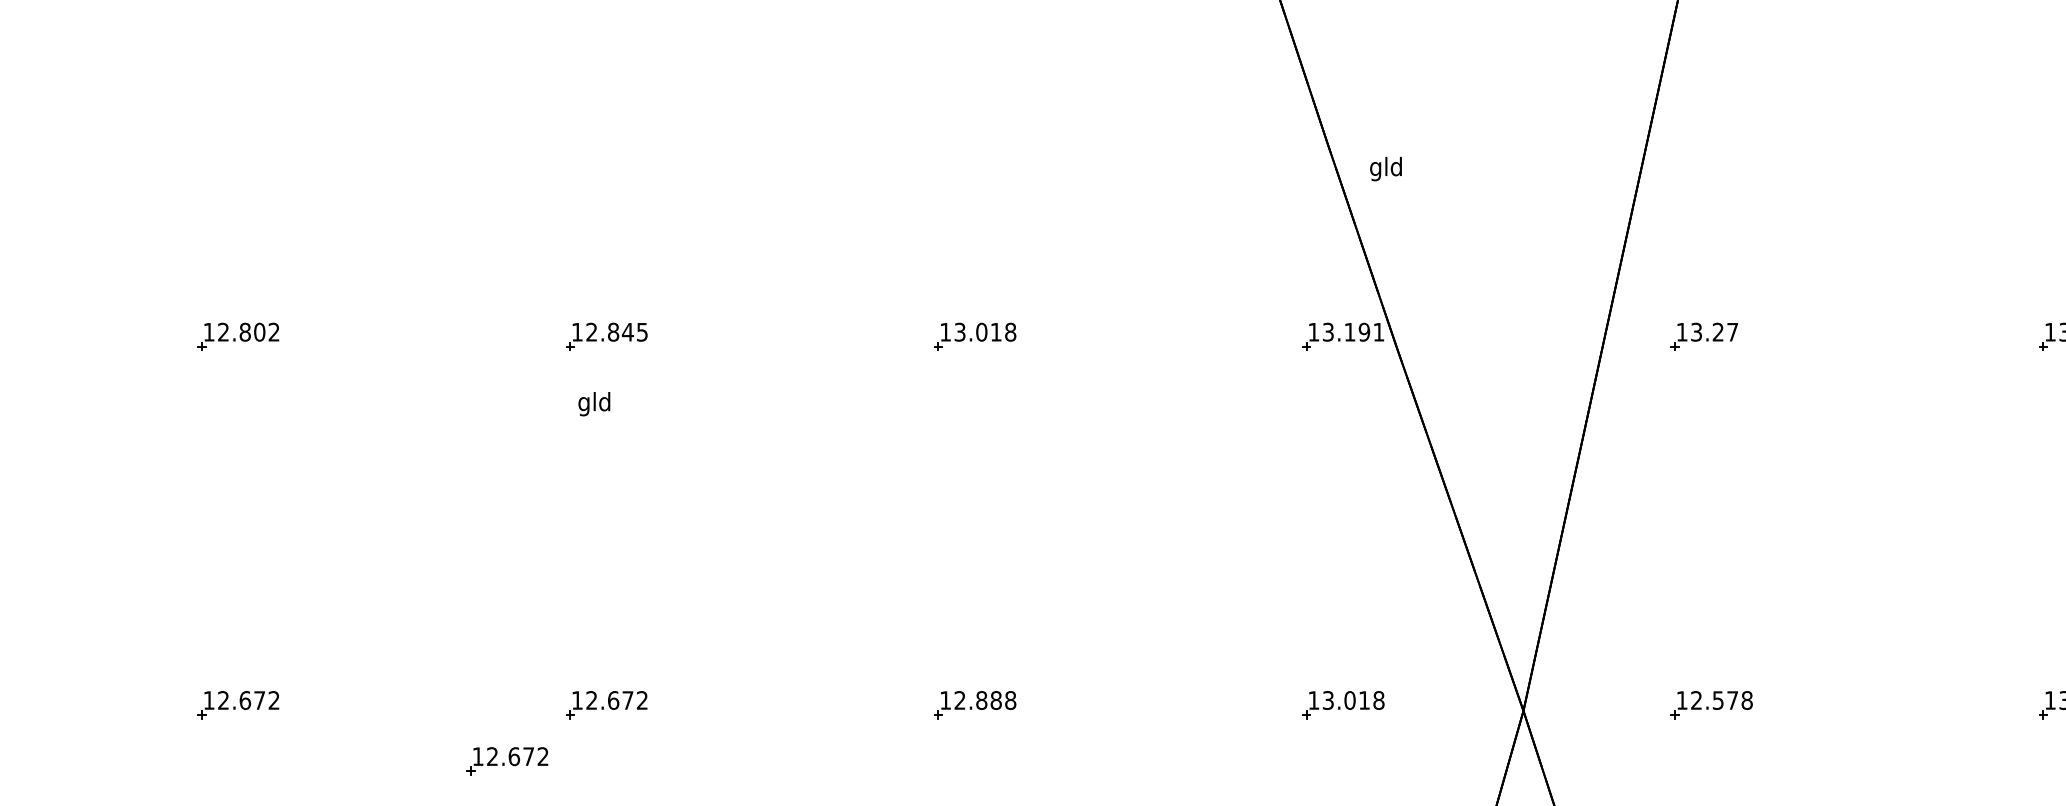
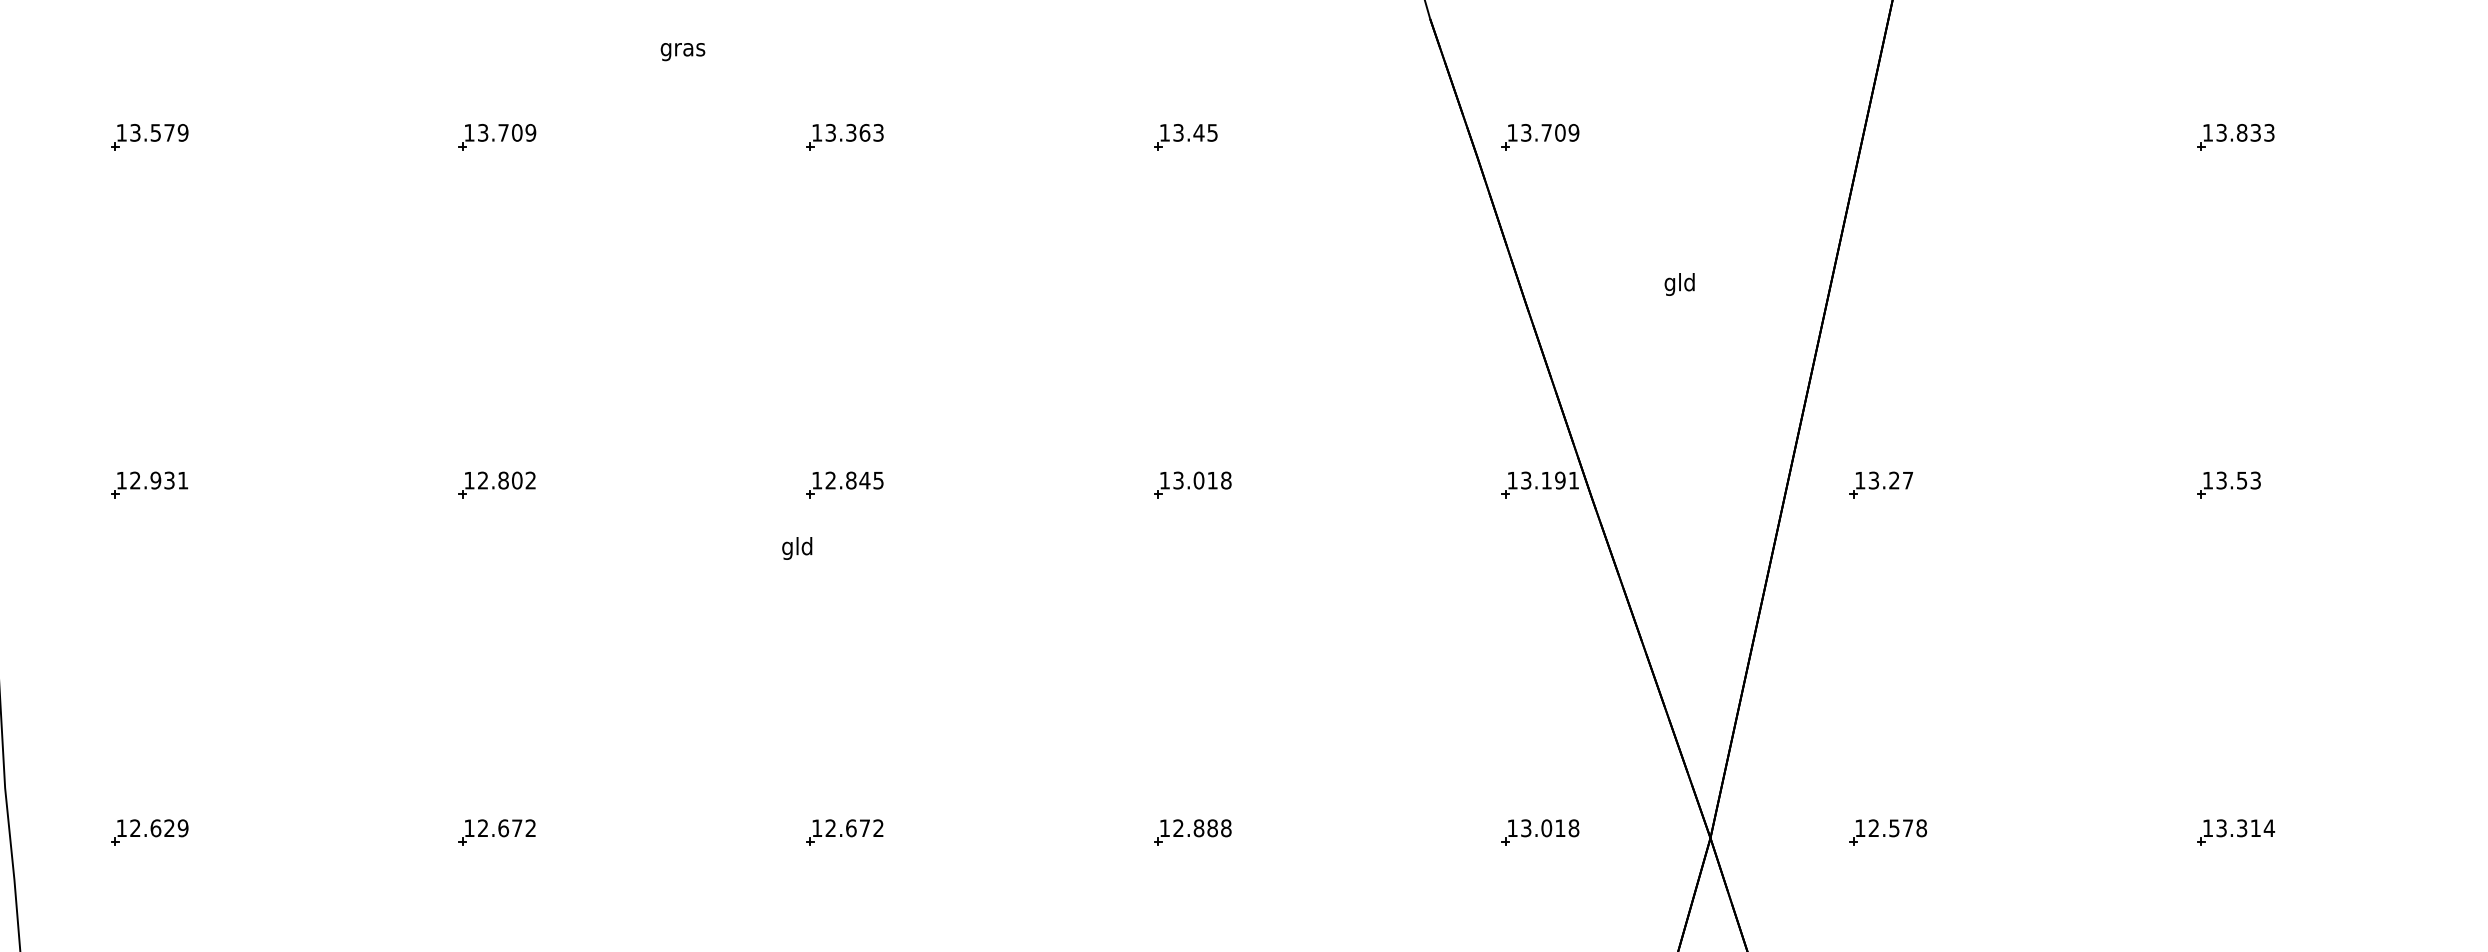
text: (1385, 169) -> (1679, 284), moved
text: (594, 404) -> (797, 548), moved
part: (506, 761) -> (750, 885), removed

